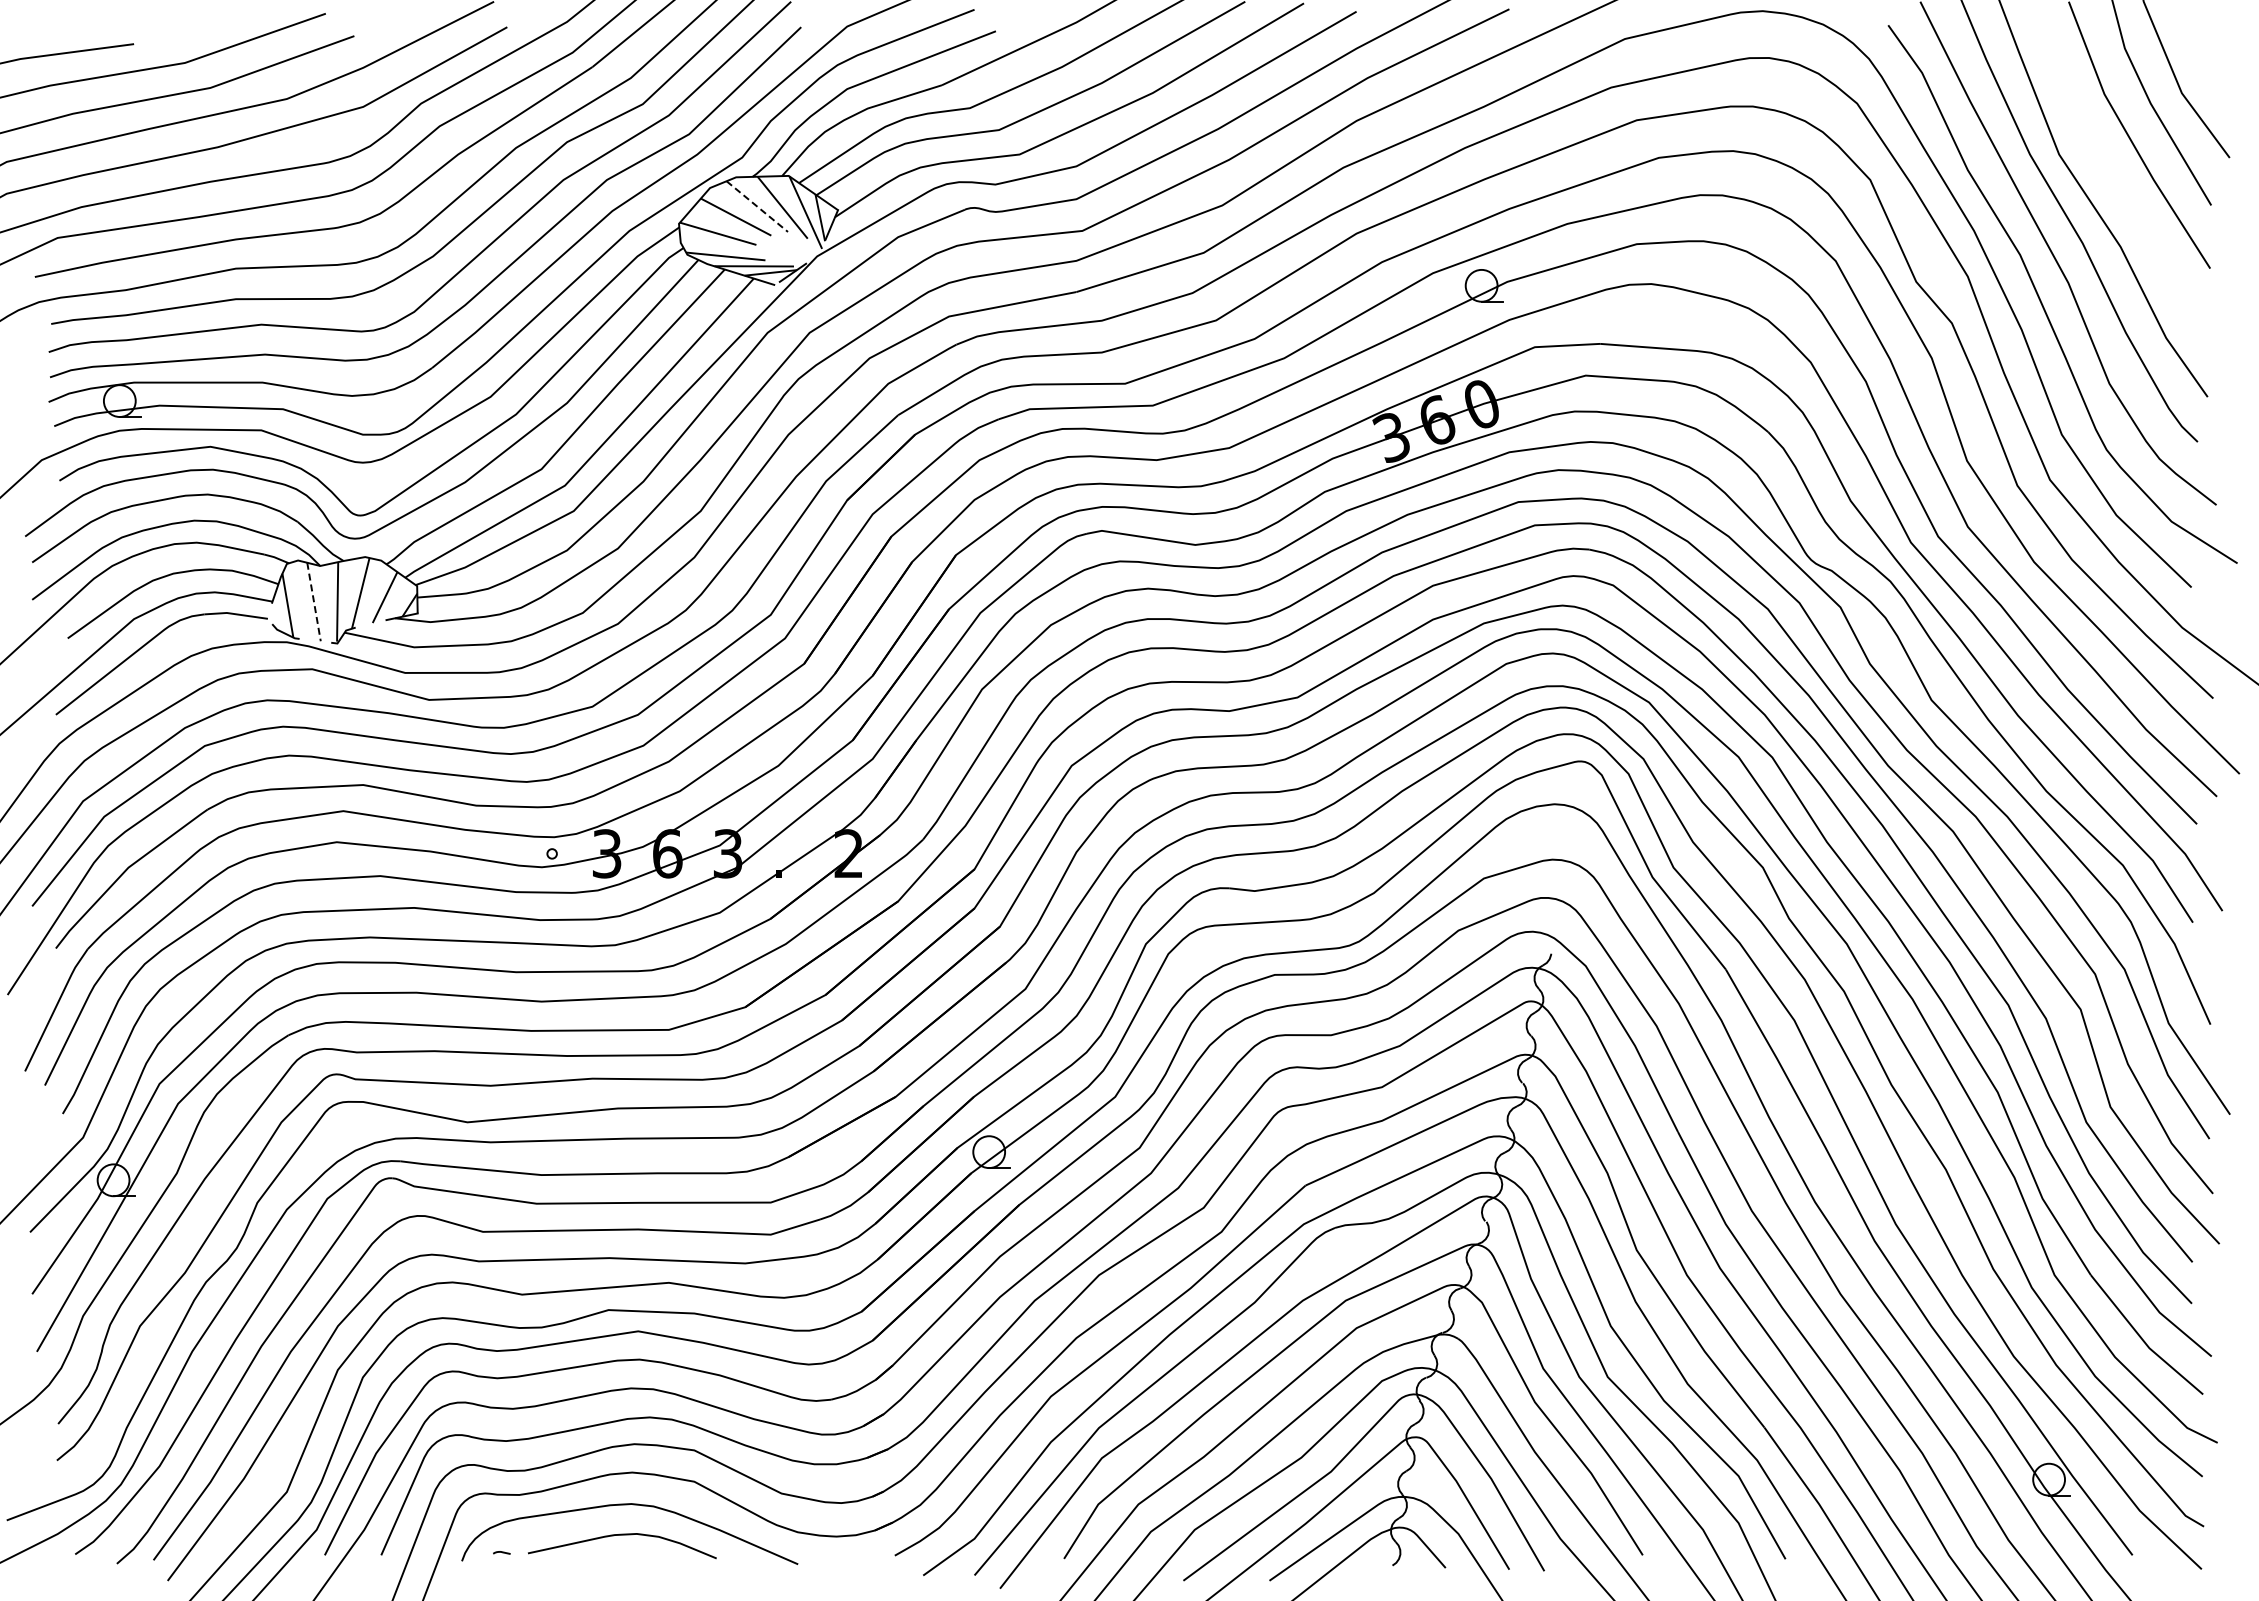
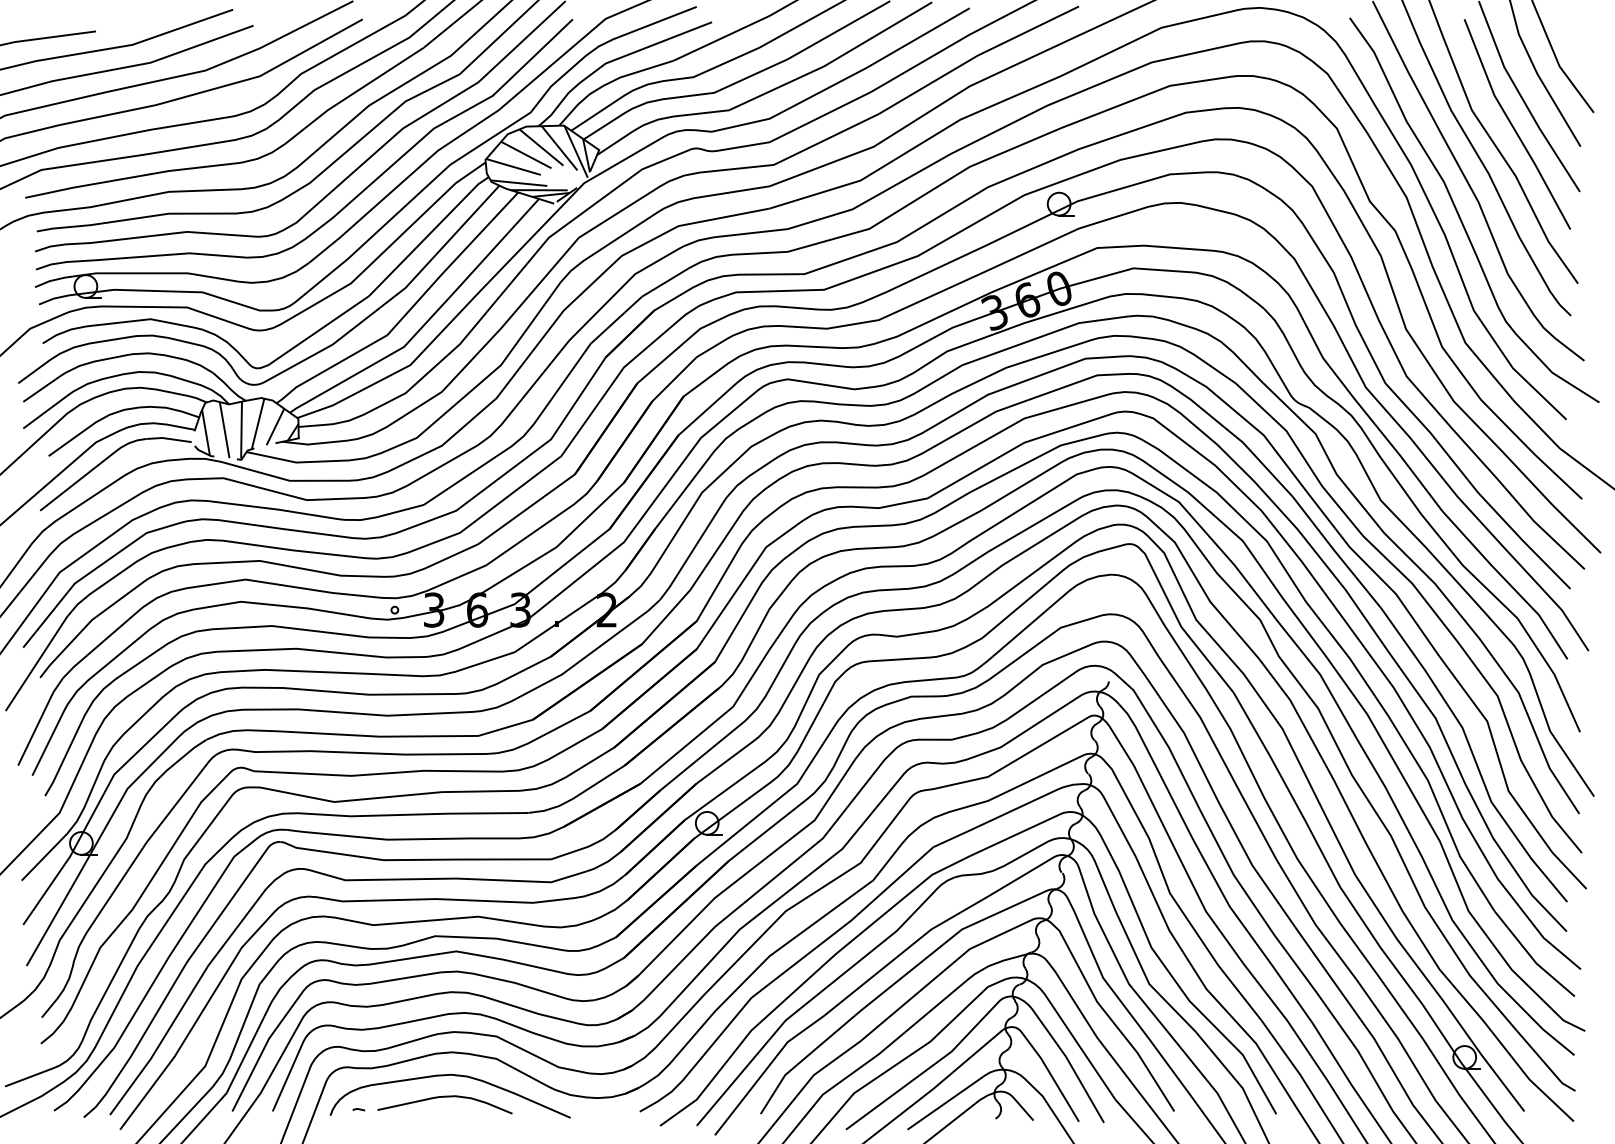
line: (2118, 178) -> (1514, 127), added
line: (757, 206) -> (541, 147), dashed -> solid
line: (314, 602) -> (225, 430), dashed -> solid

